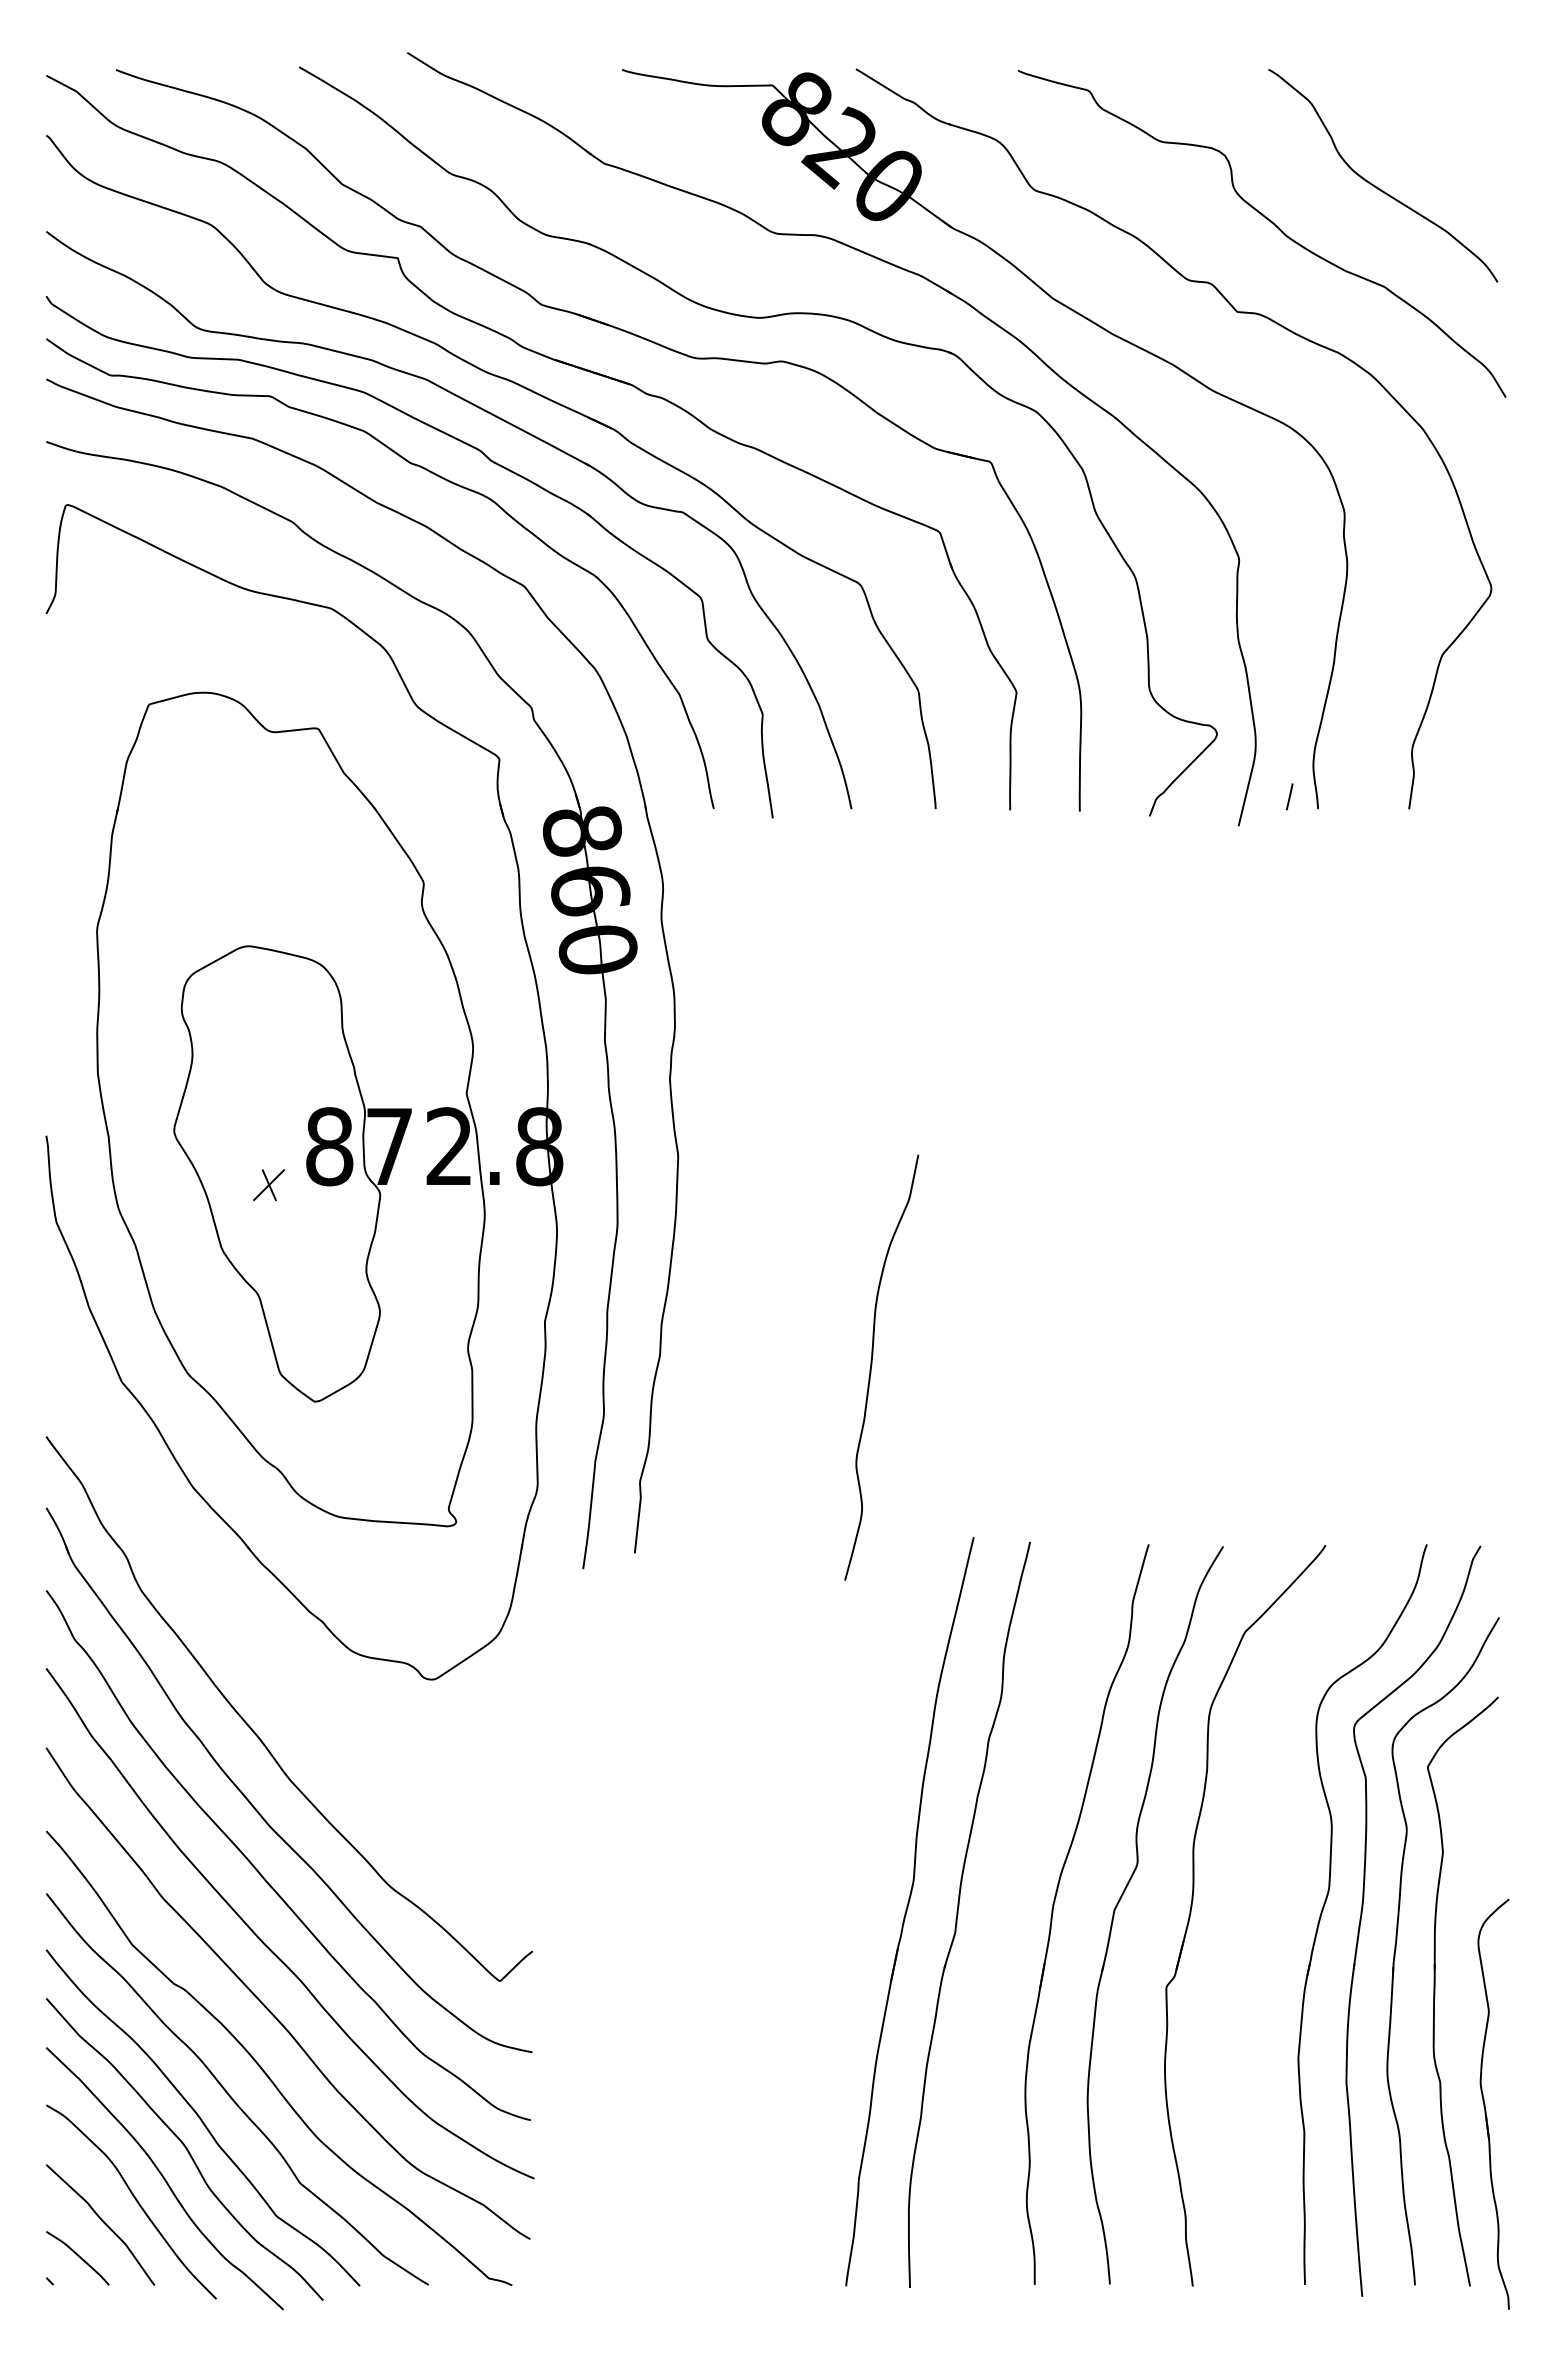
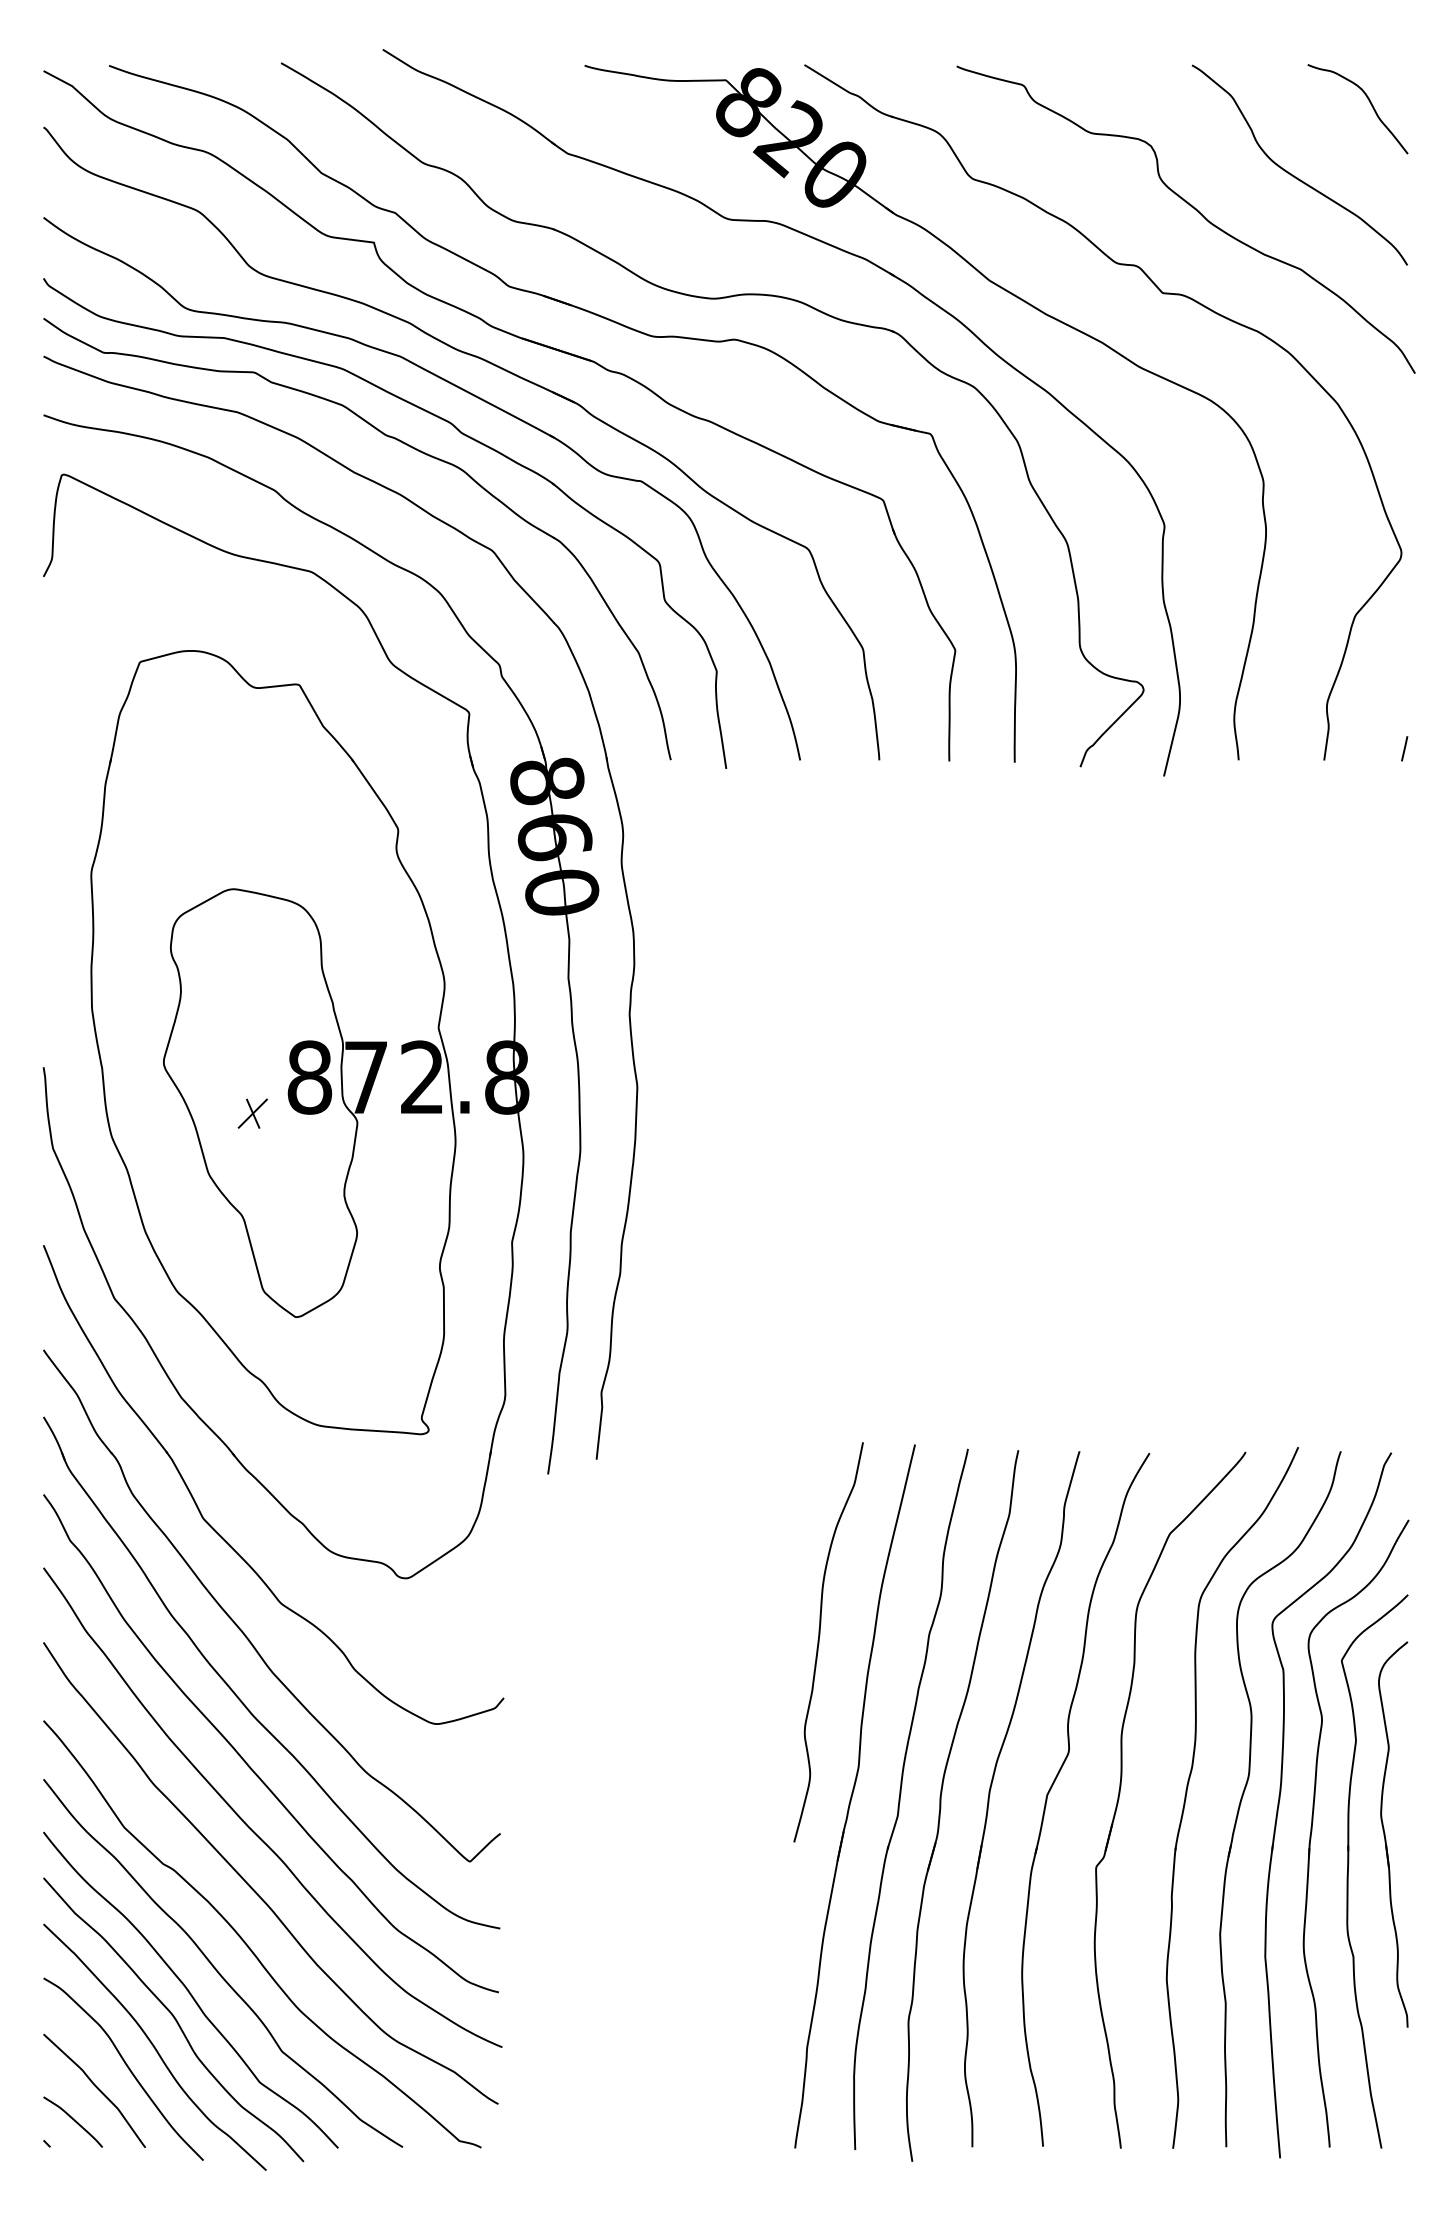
curve: (1457, 109) -> (1369, 102), added
line: (1289, 796) -> (1404, 748), moved
curve: (872, 1365) -> (819, 1640), moved
part: (235, 1634) -> (221, 1535), added
part: (1263, 1908) -> (1187, 1793), added
part: (1001, 1921) -> (941, 1805), added
part: (1485, 2103) -> (1385, 1833), moved

